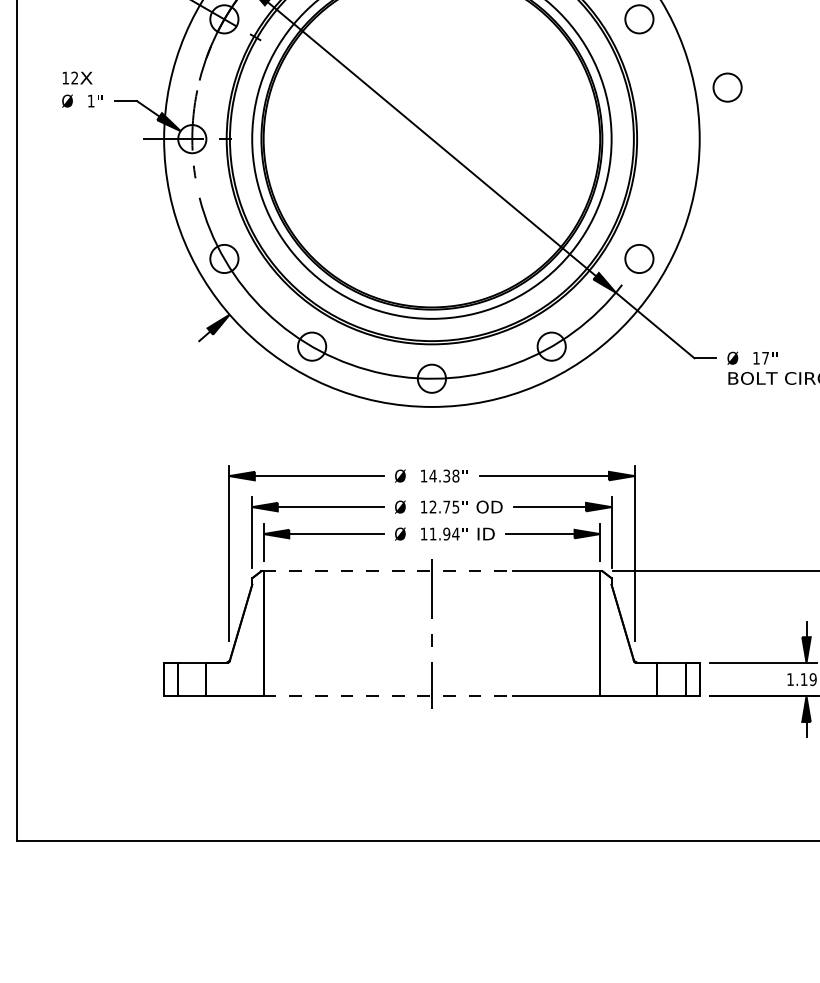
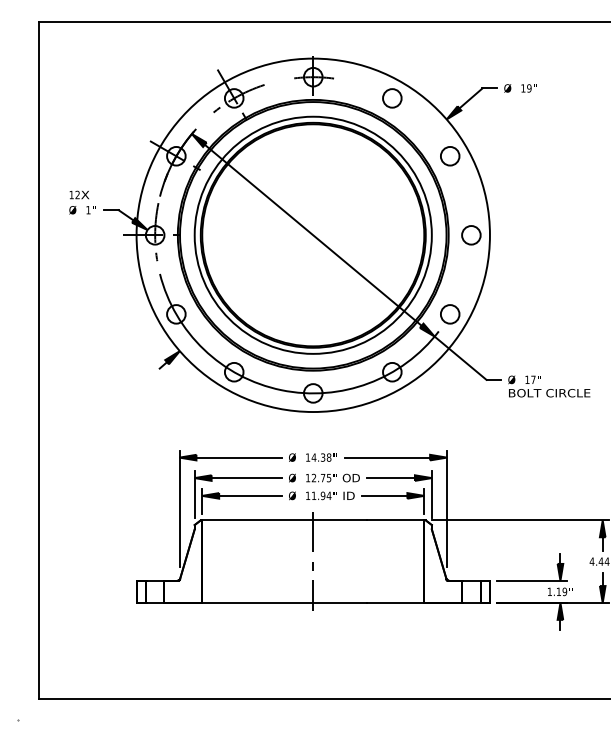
circle: (727, 87) -> (471, 235), moved
line: (388, 571) -> (284, 520), dashed -> solid
line: (388, 695) -> (284, 602), dashed -> solid

